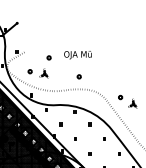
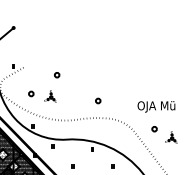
text: (77, 55) -> (155, 107), moved

